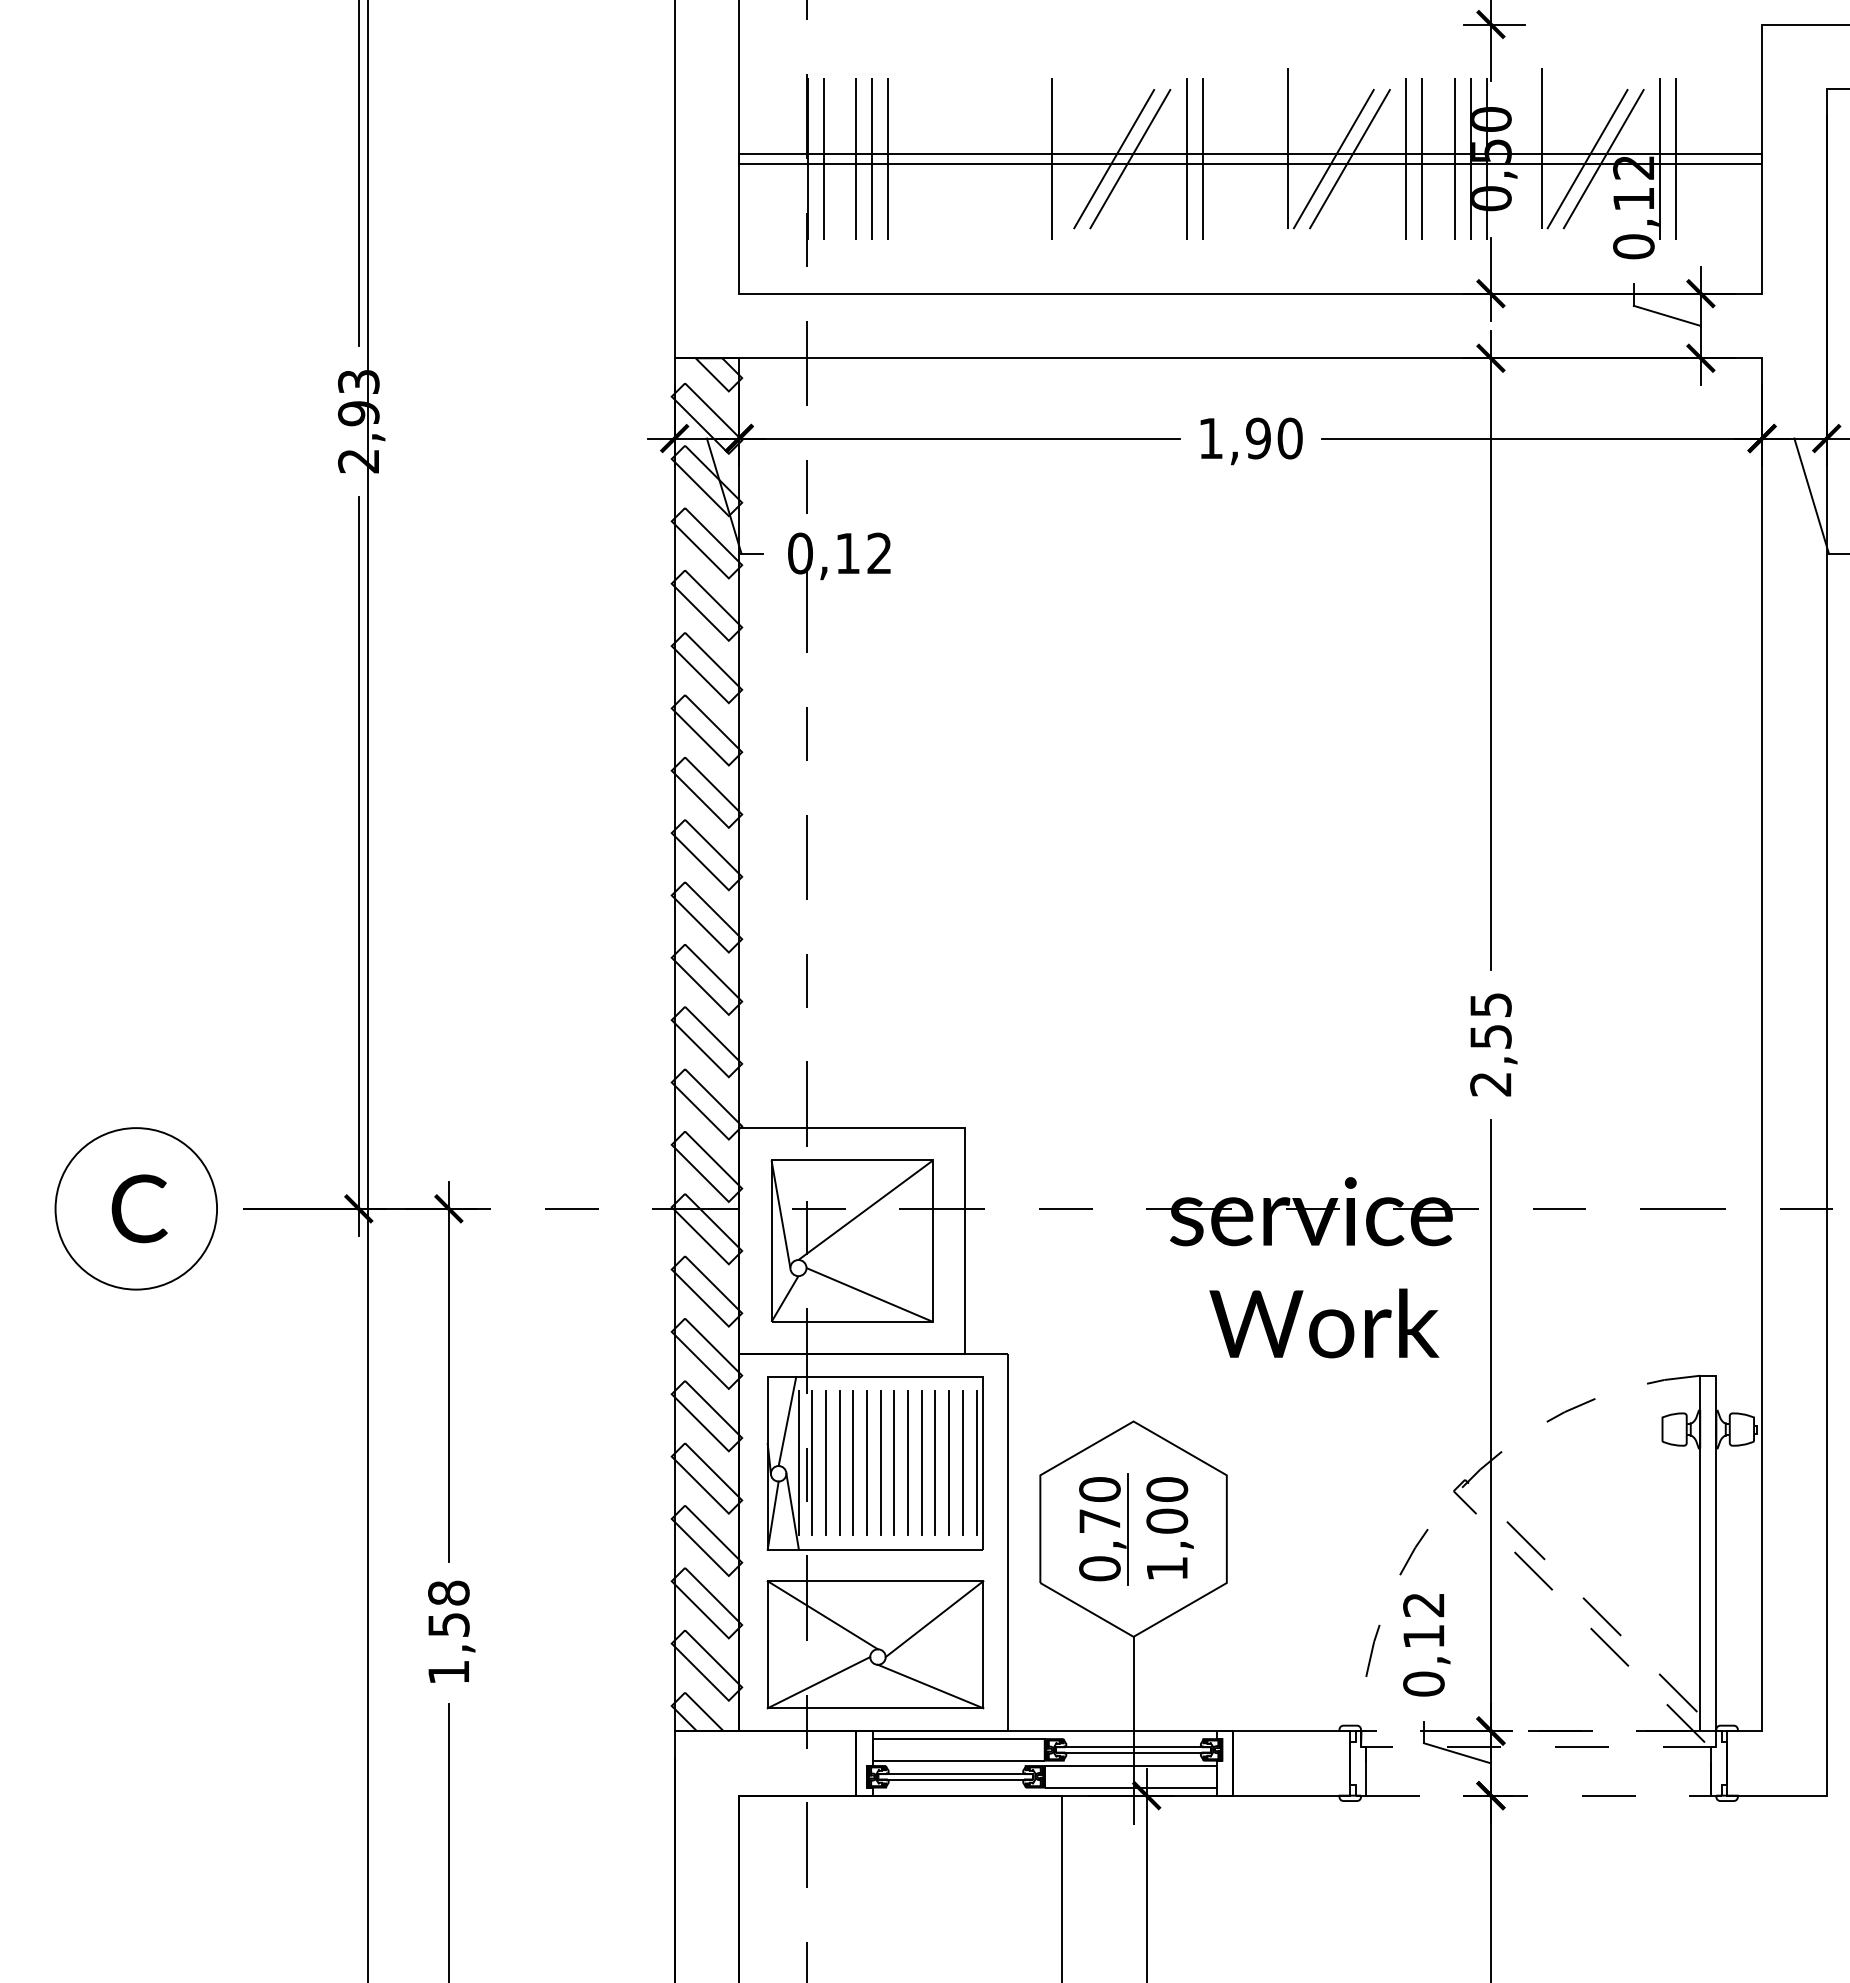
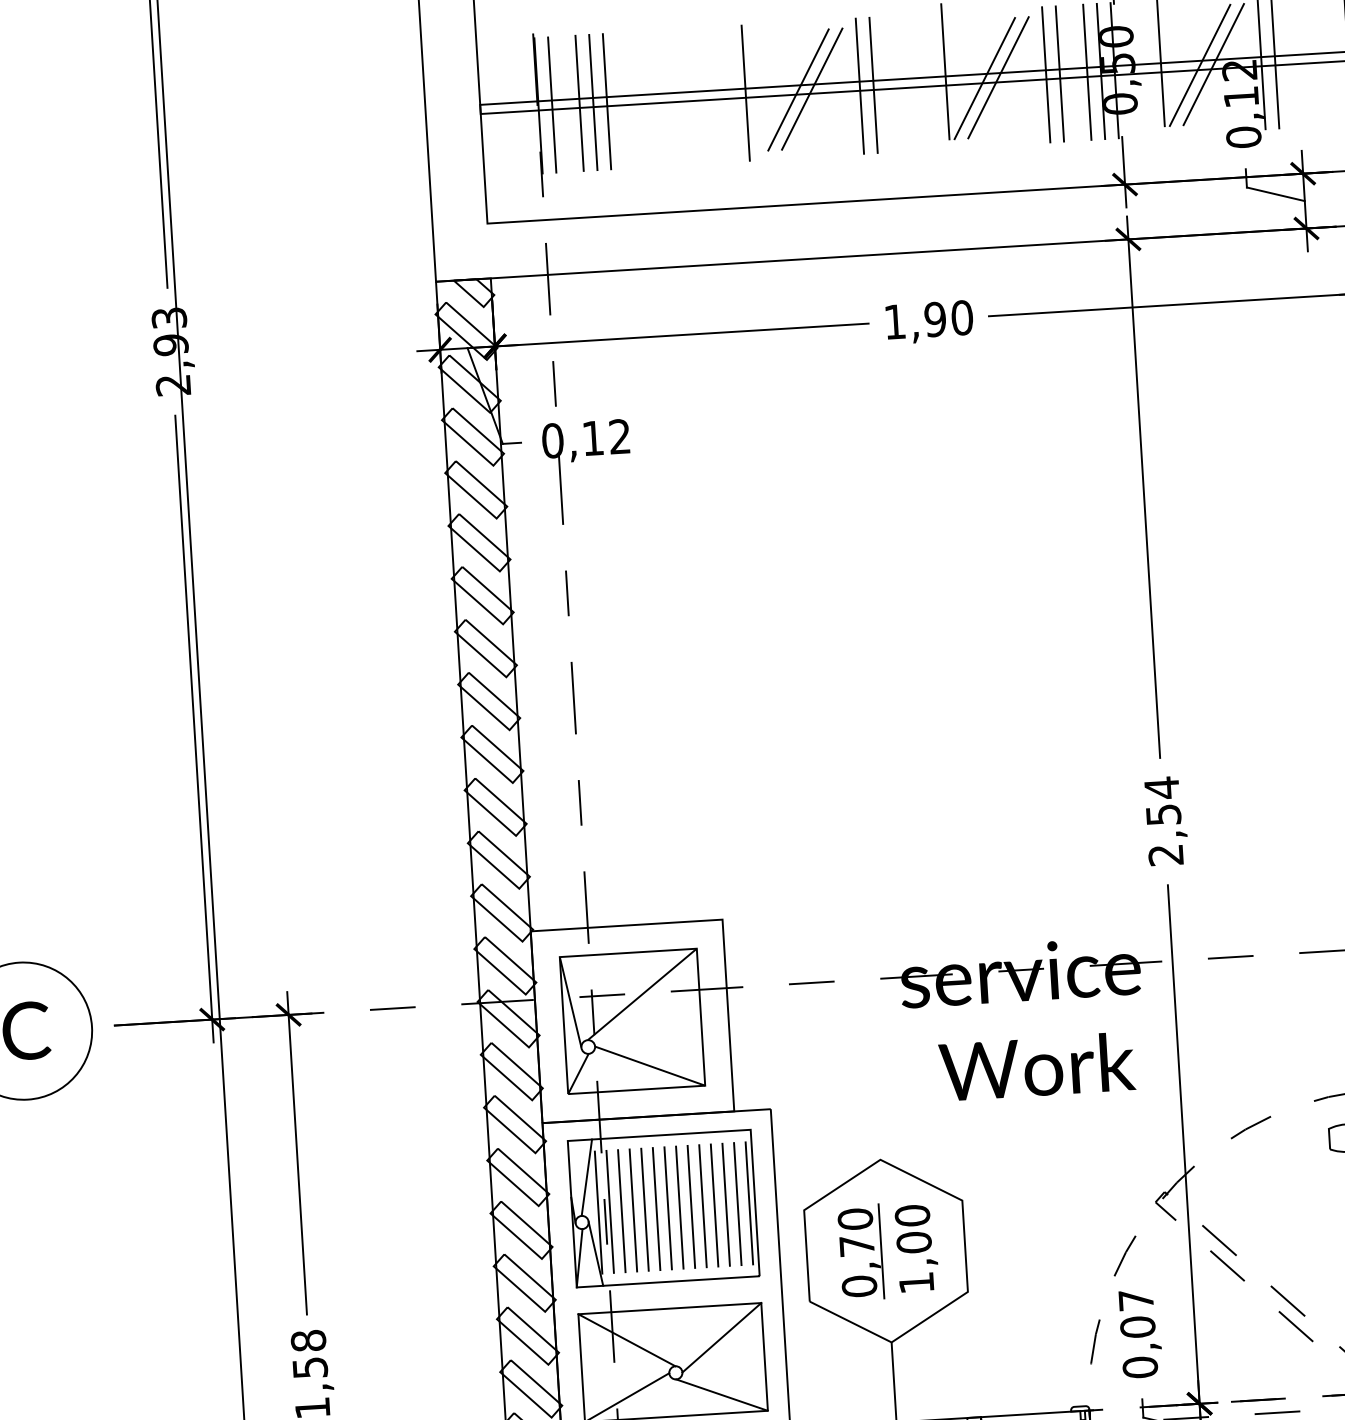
text: (1490, 1005) -> (1161, 788), 2,55 -> 2,54
text: (1423, 1621) -> (1136, 1314), 0,12 -> 0,07

